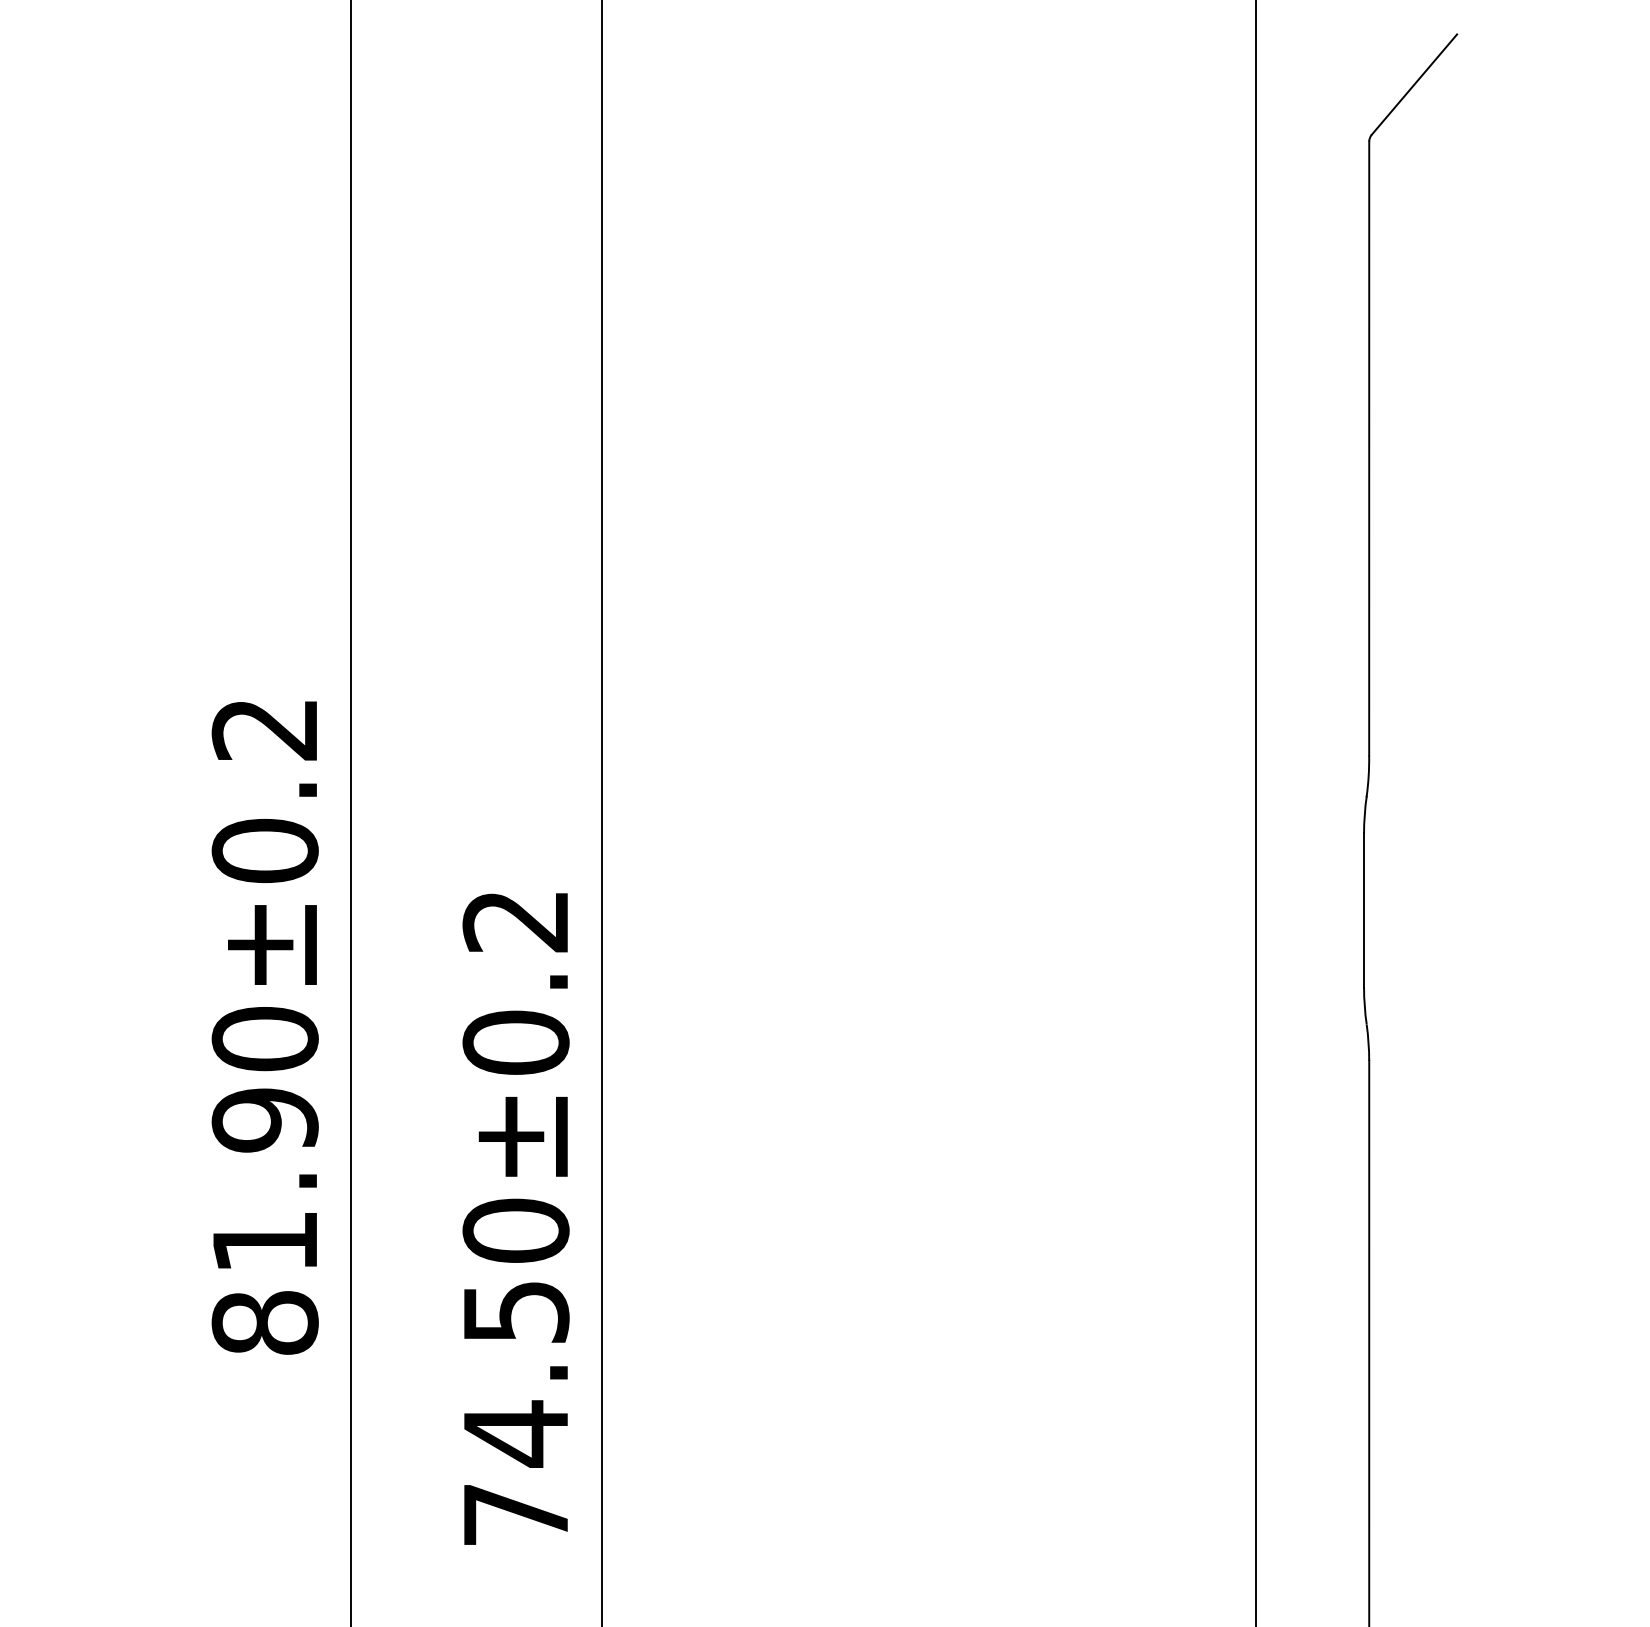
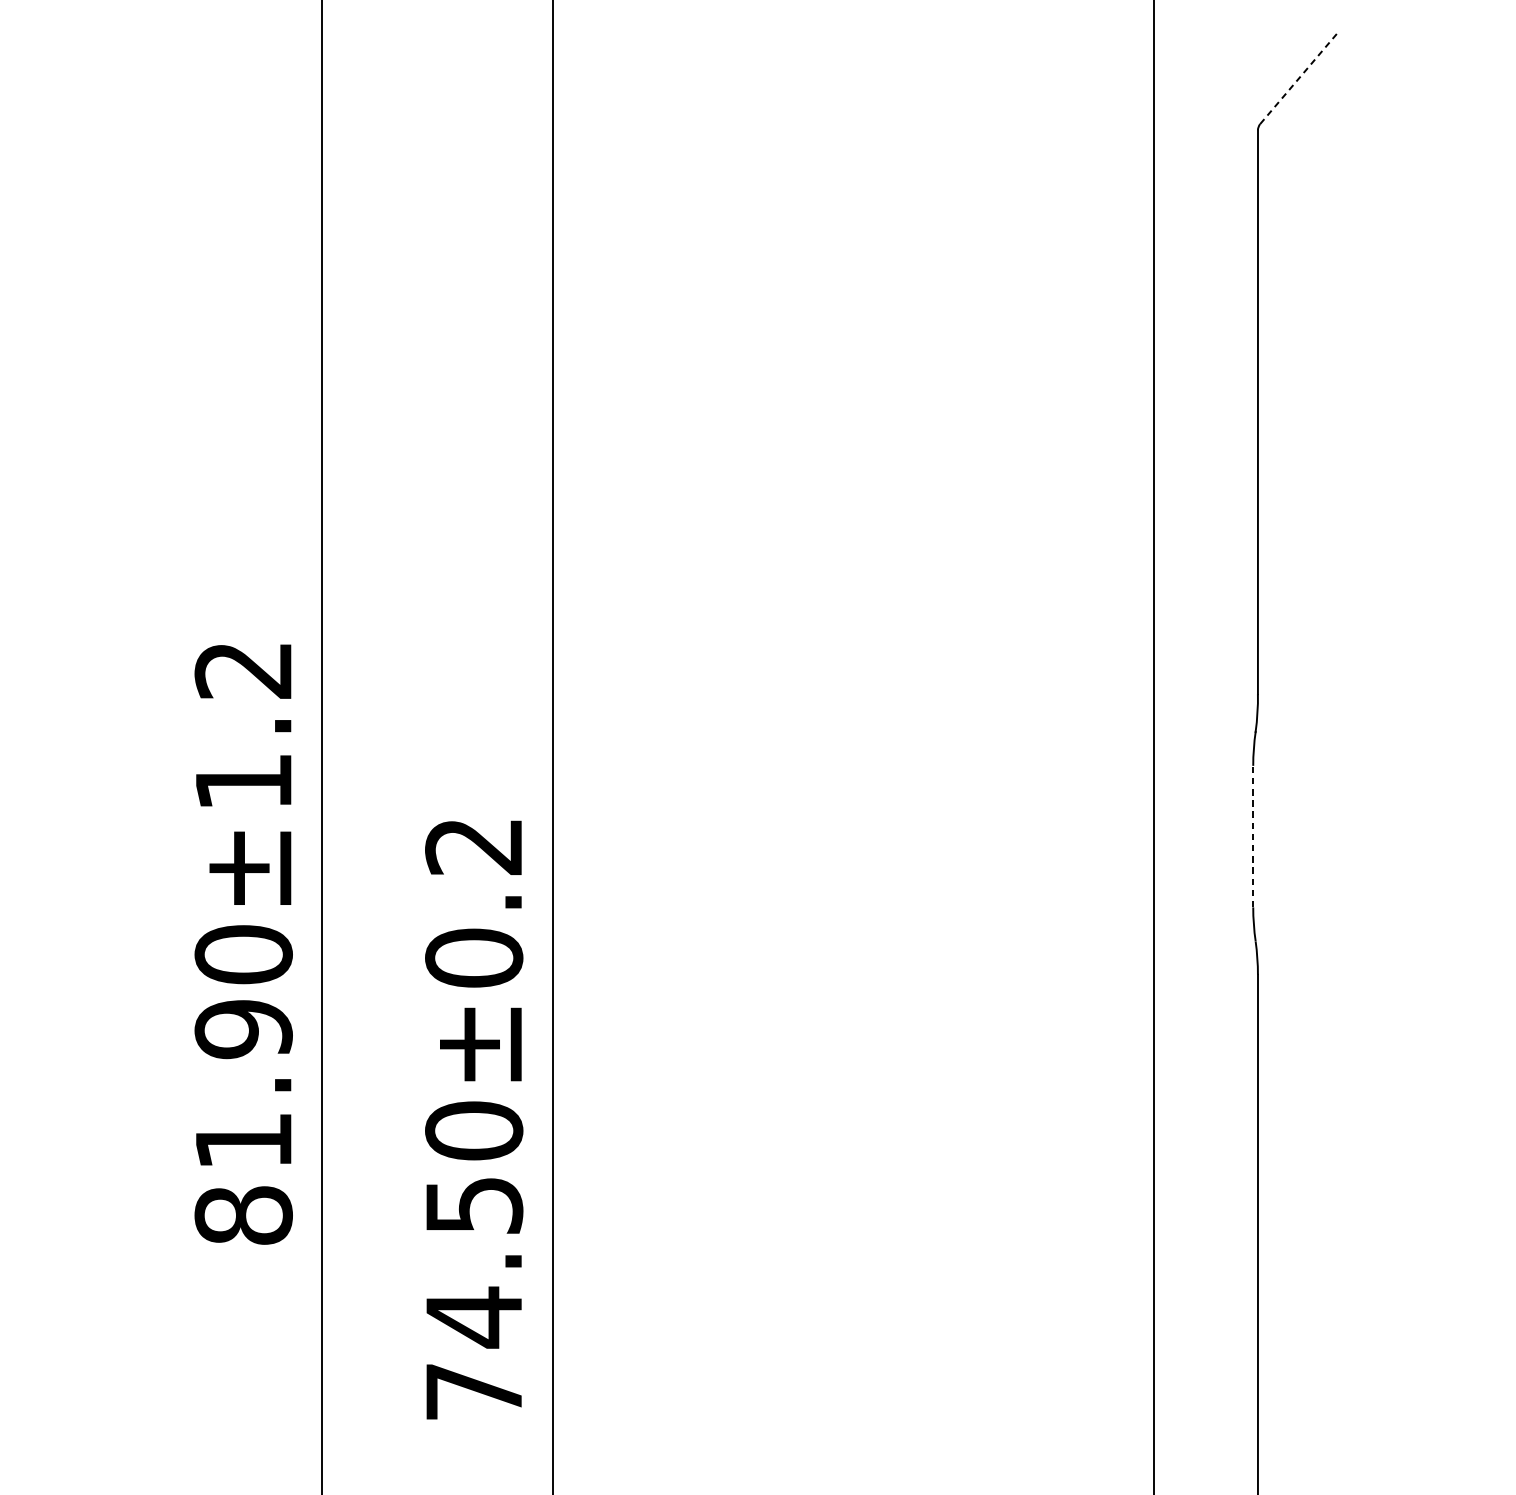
line: (1414, 84) -> (1299, 77), solid -> dashed
text: (264, 850) -> (243, 781), 81.90±0.2 -> 81.90±1.2
line: (1364, 910) -> (1253, 836), solid -> dashed

